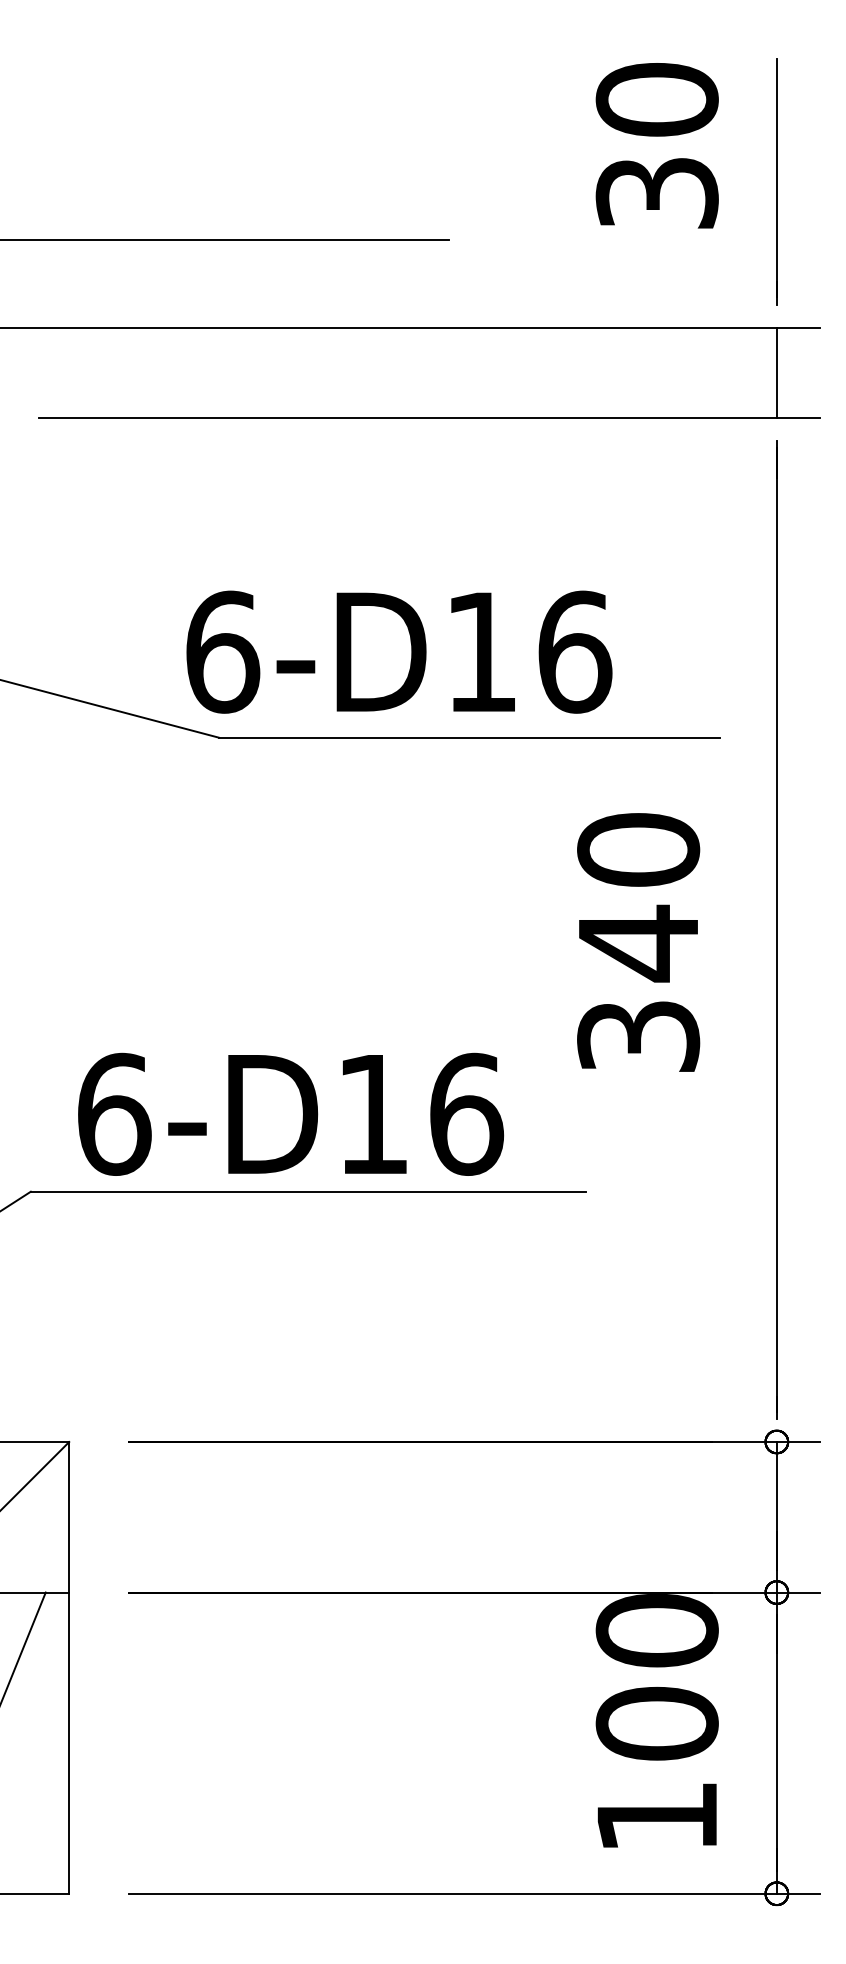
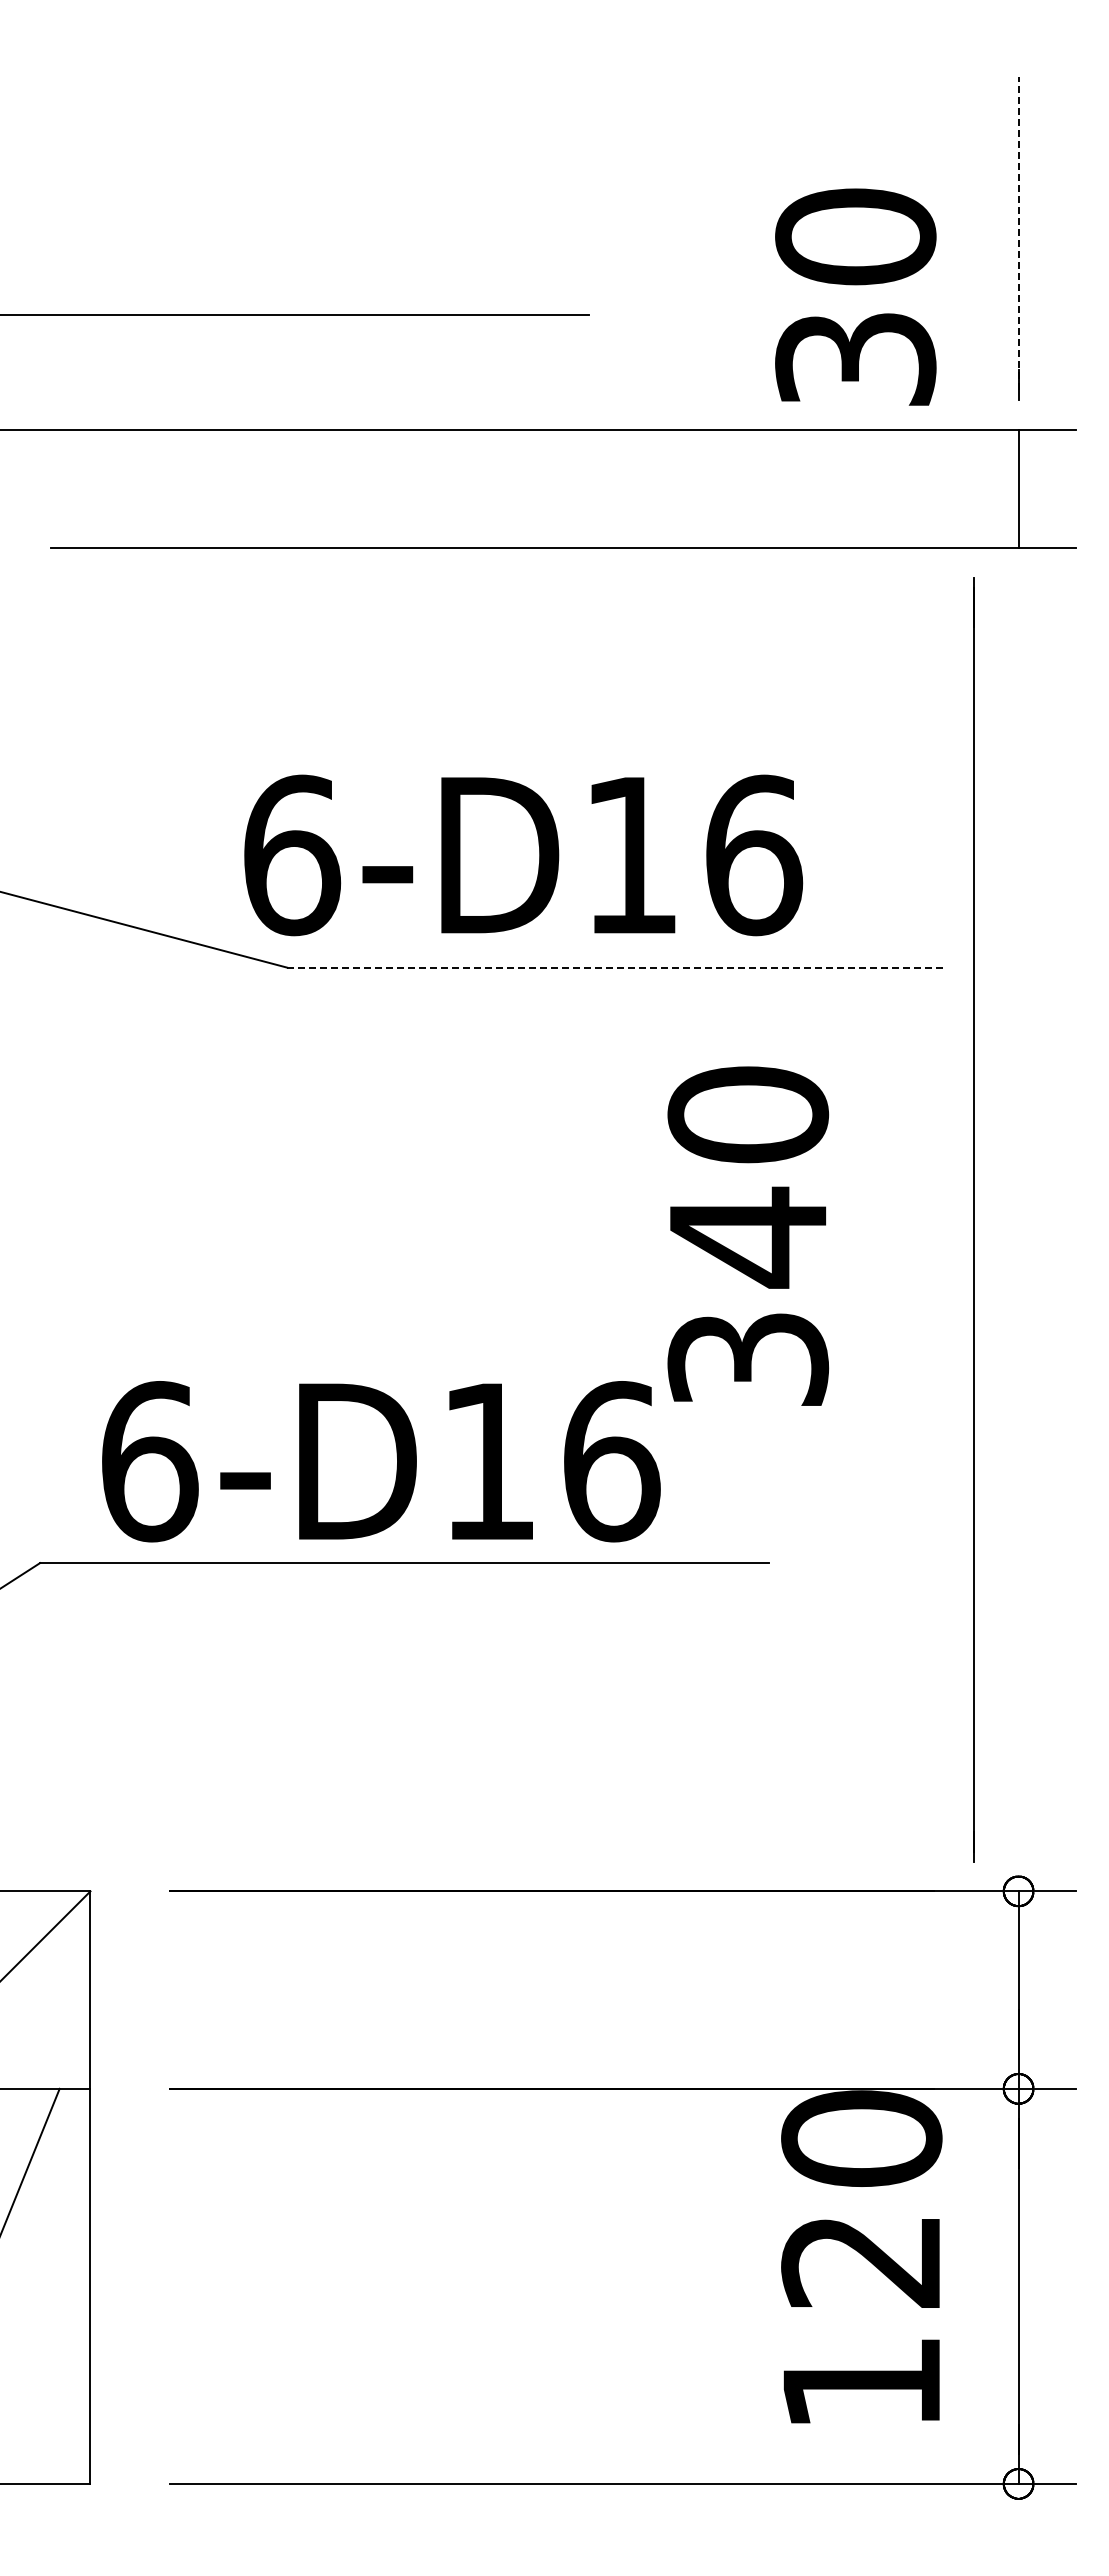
text: (657, 145) -> (855, 296), moved
line: (776, 178) -> (1018, 233), solid -> dashed
line: (469, 737) -> (615, 967), solid -> dashed
line: (776, 929) -> (973, 1219), moved
text: (638, 941) -> (748, 1235), moved
text: (657, 1723) -> (861, 2260), 100 -> 120

